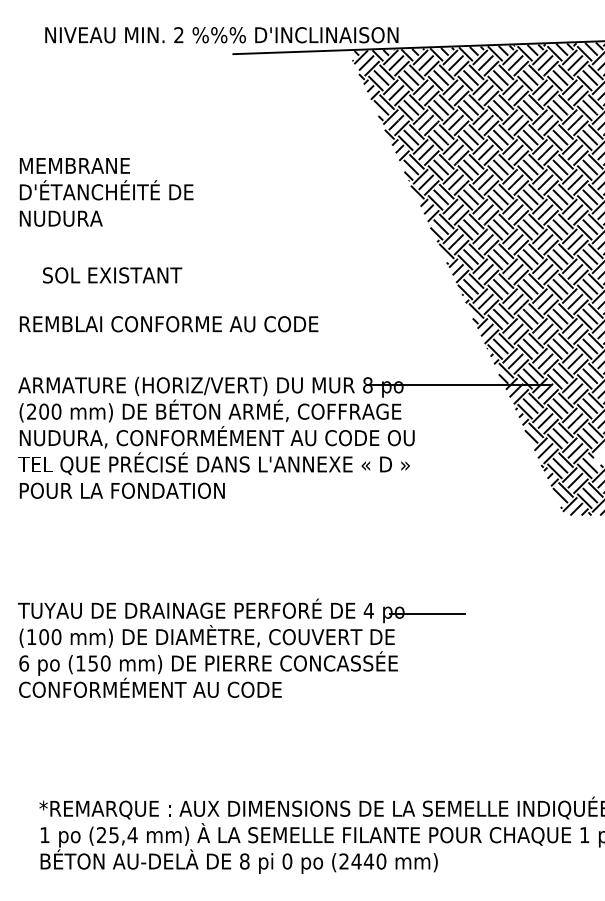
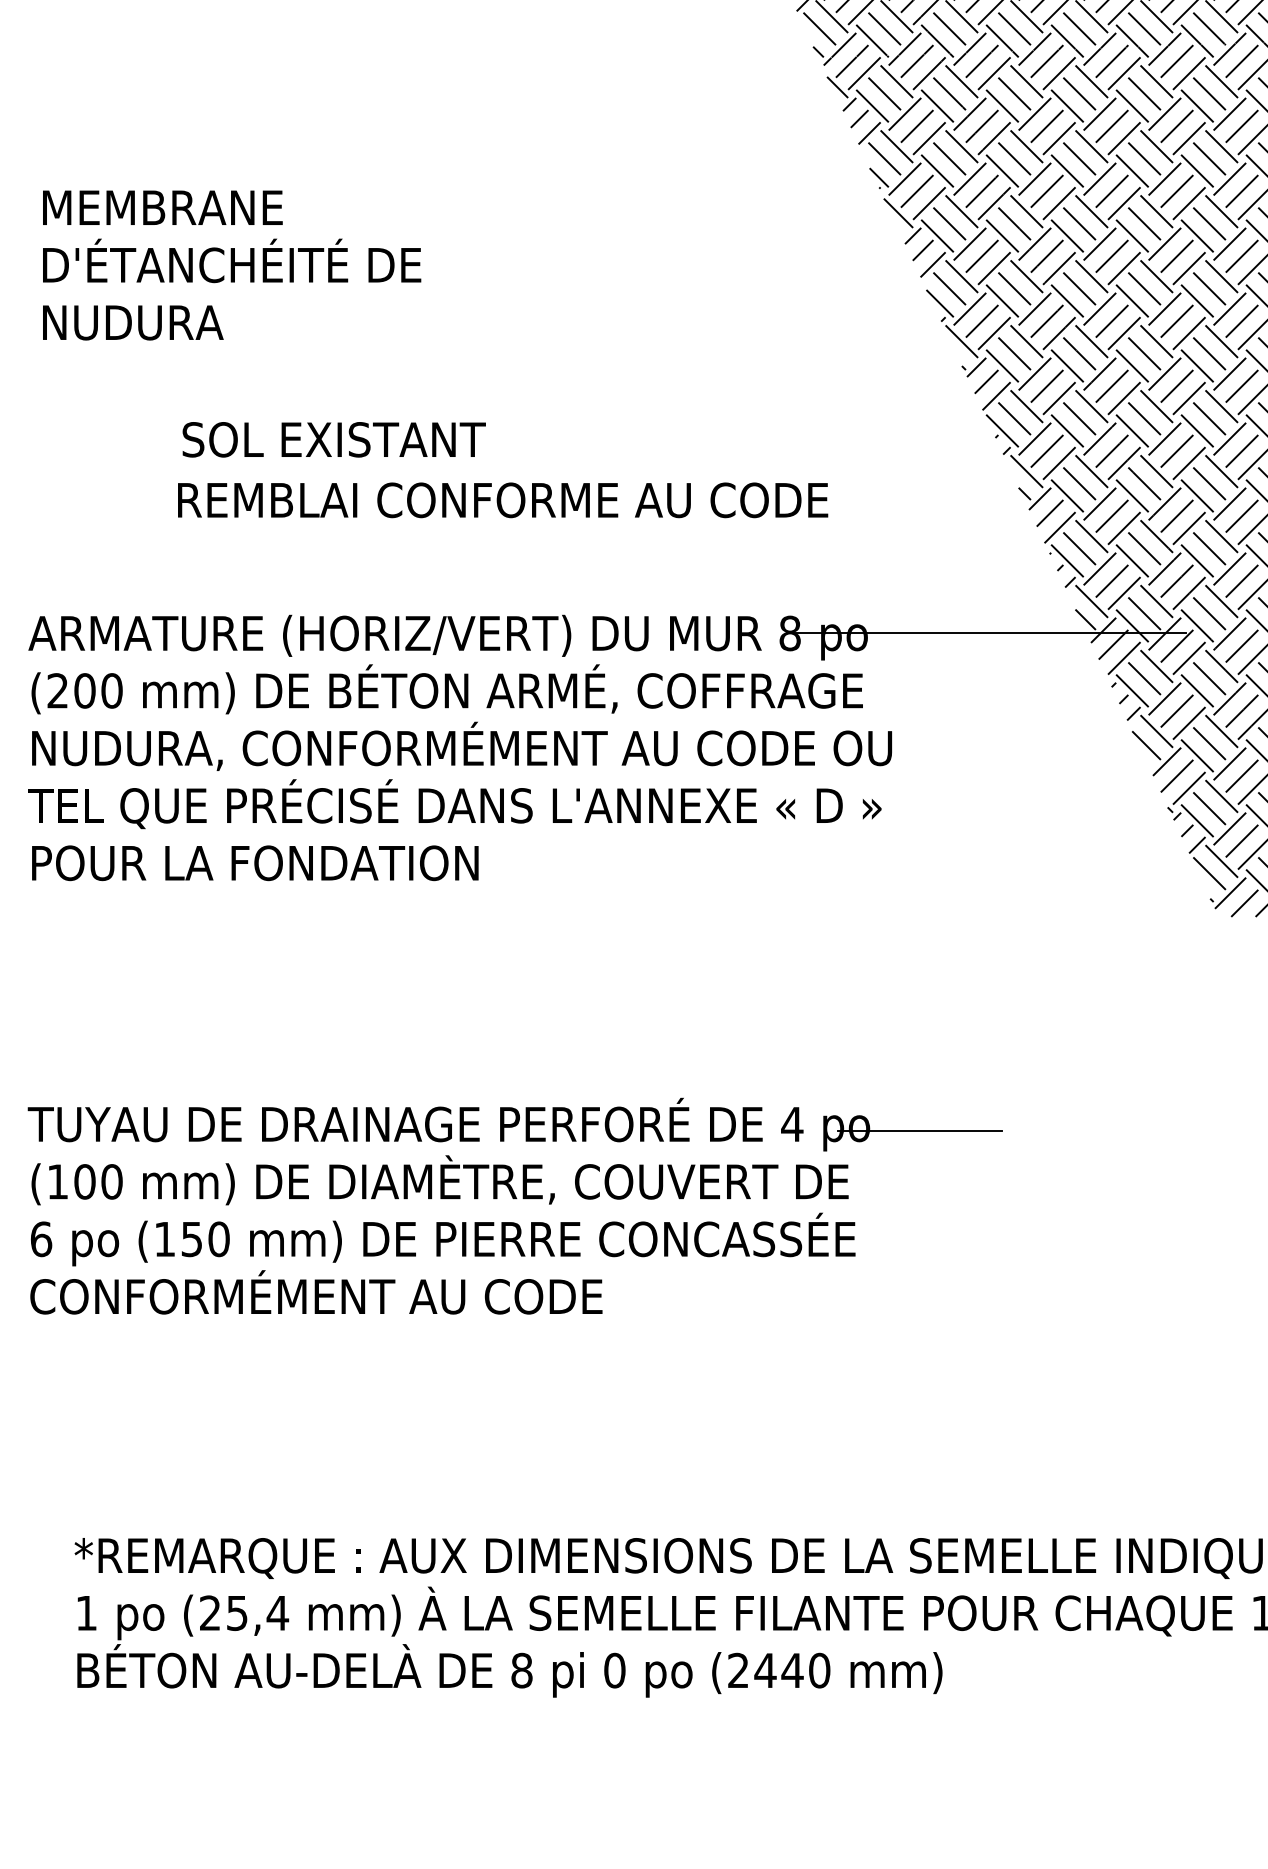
text: (106, 192) -> (231, 265), moved
text: (112, 275) -> (334, 439), moved
text: (168, 324) -> (501, 500), moved

